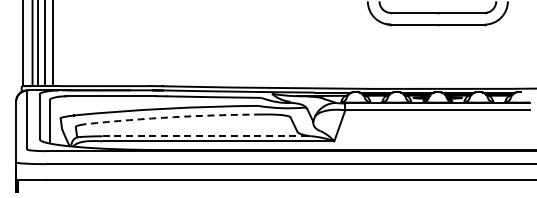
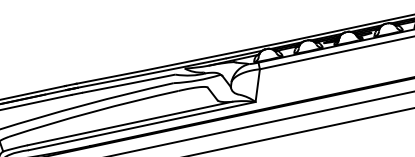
arc: (173, 117) -> (93, 112), dashed -> solid
line: (207, 136) -> (130, 123), dashed -> solid

